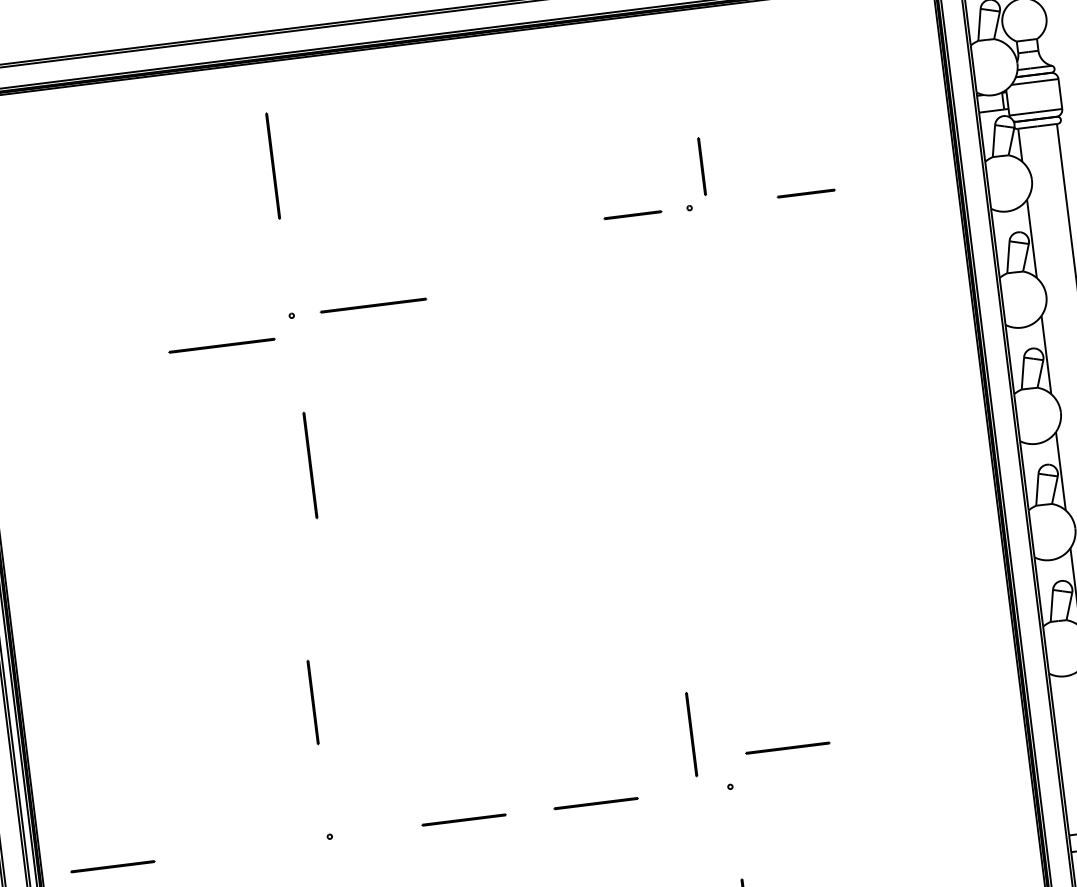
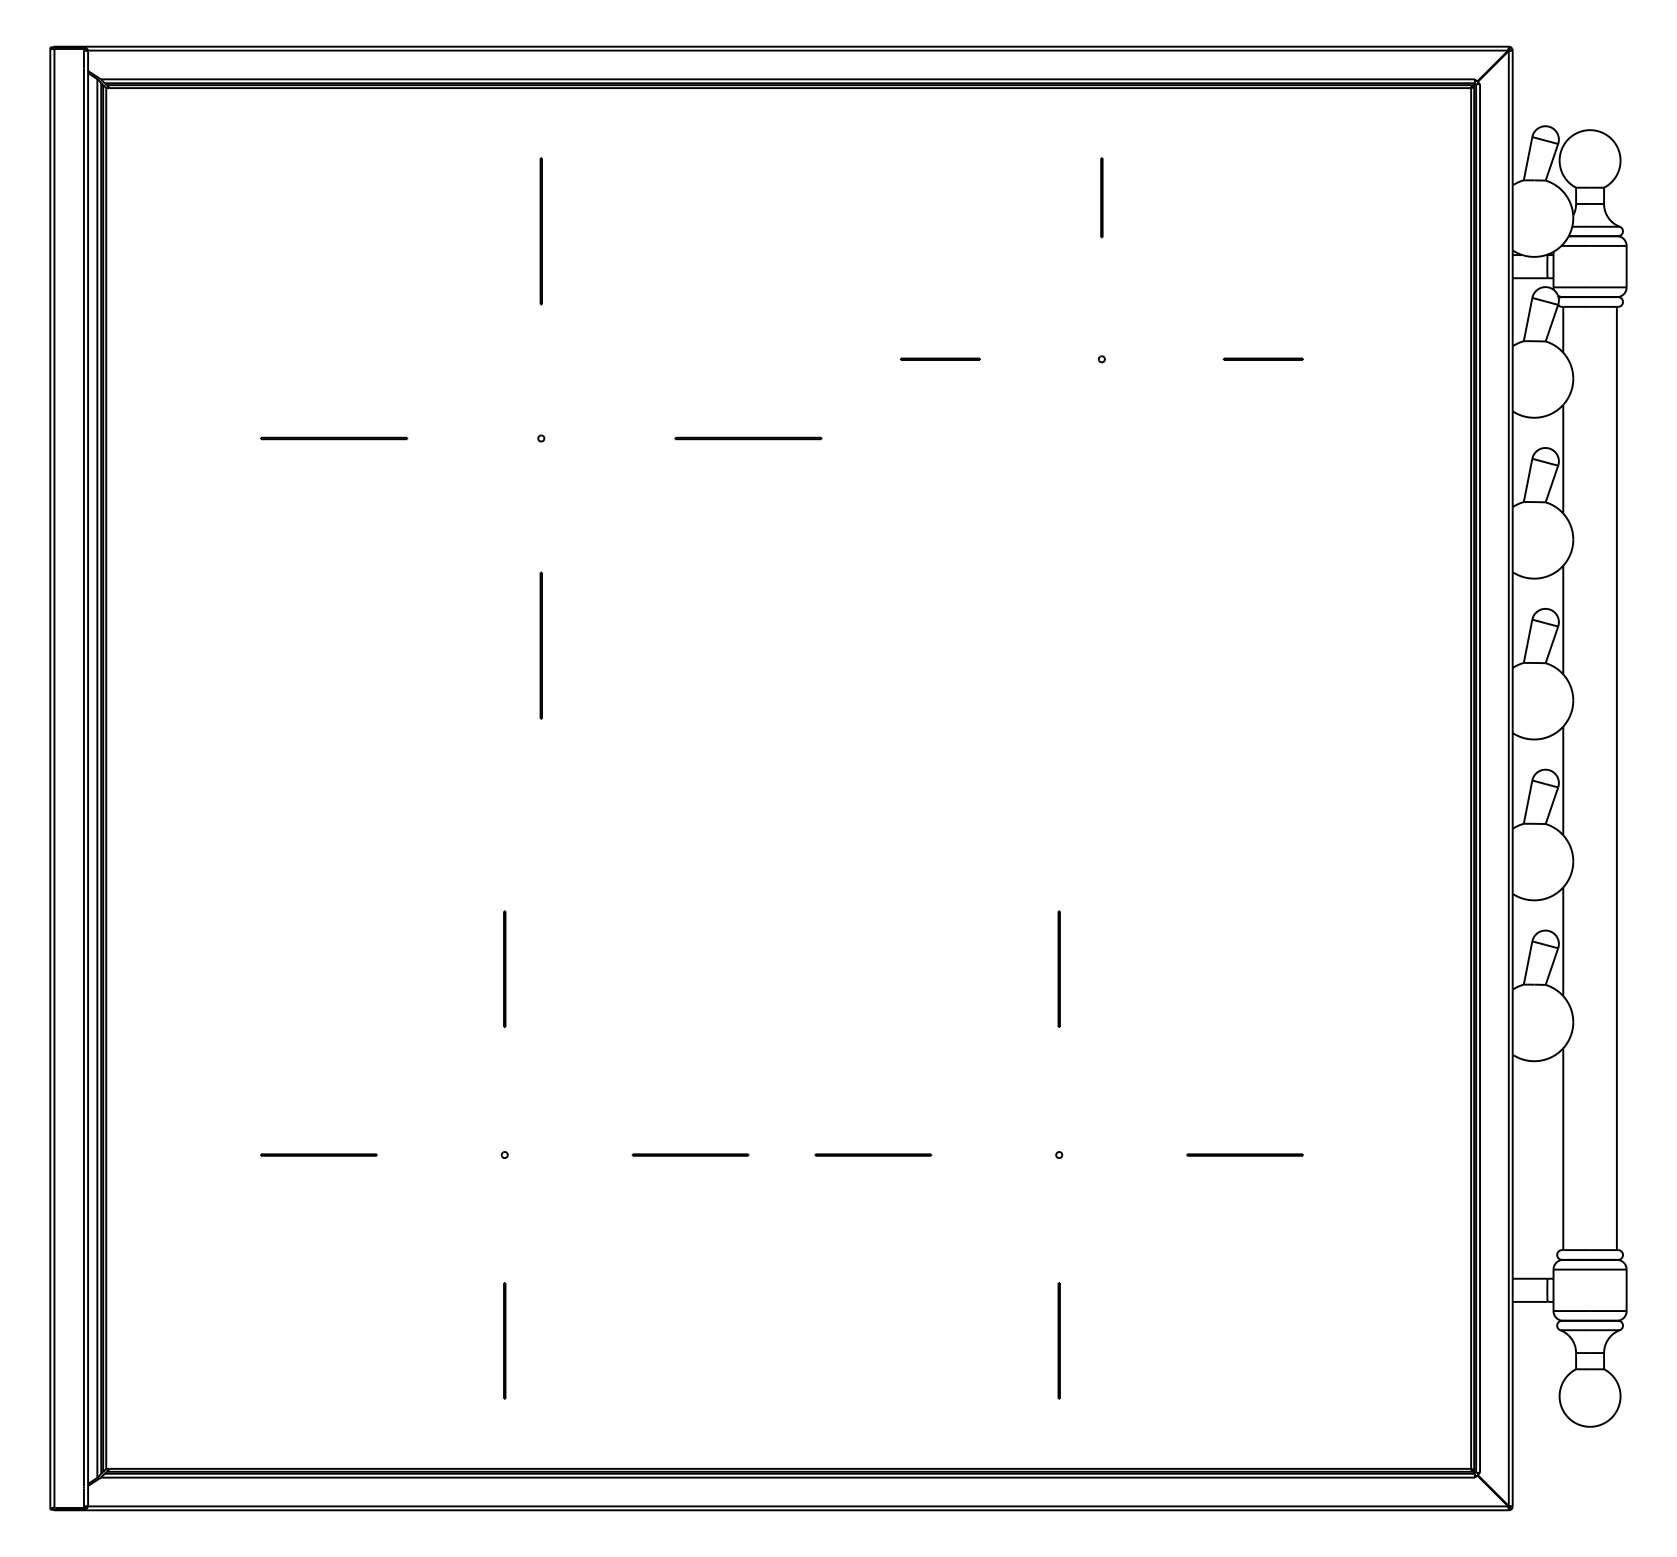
line: (701, 166) -> (1101, 197), moved
line: (632, 214) -> (939, 358), moved
line: (373, 305) -> (748, 438), moved
line: (222, 345) -> (334, 438), moved
line: (691, 734) -> (1058, 968), moved
line: (787, 747) -> (1244, 1154), moved
line: (112, 866) -> (318, 1154), moved

